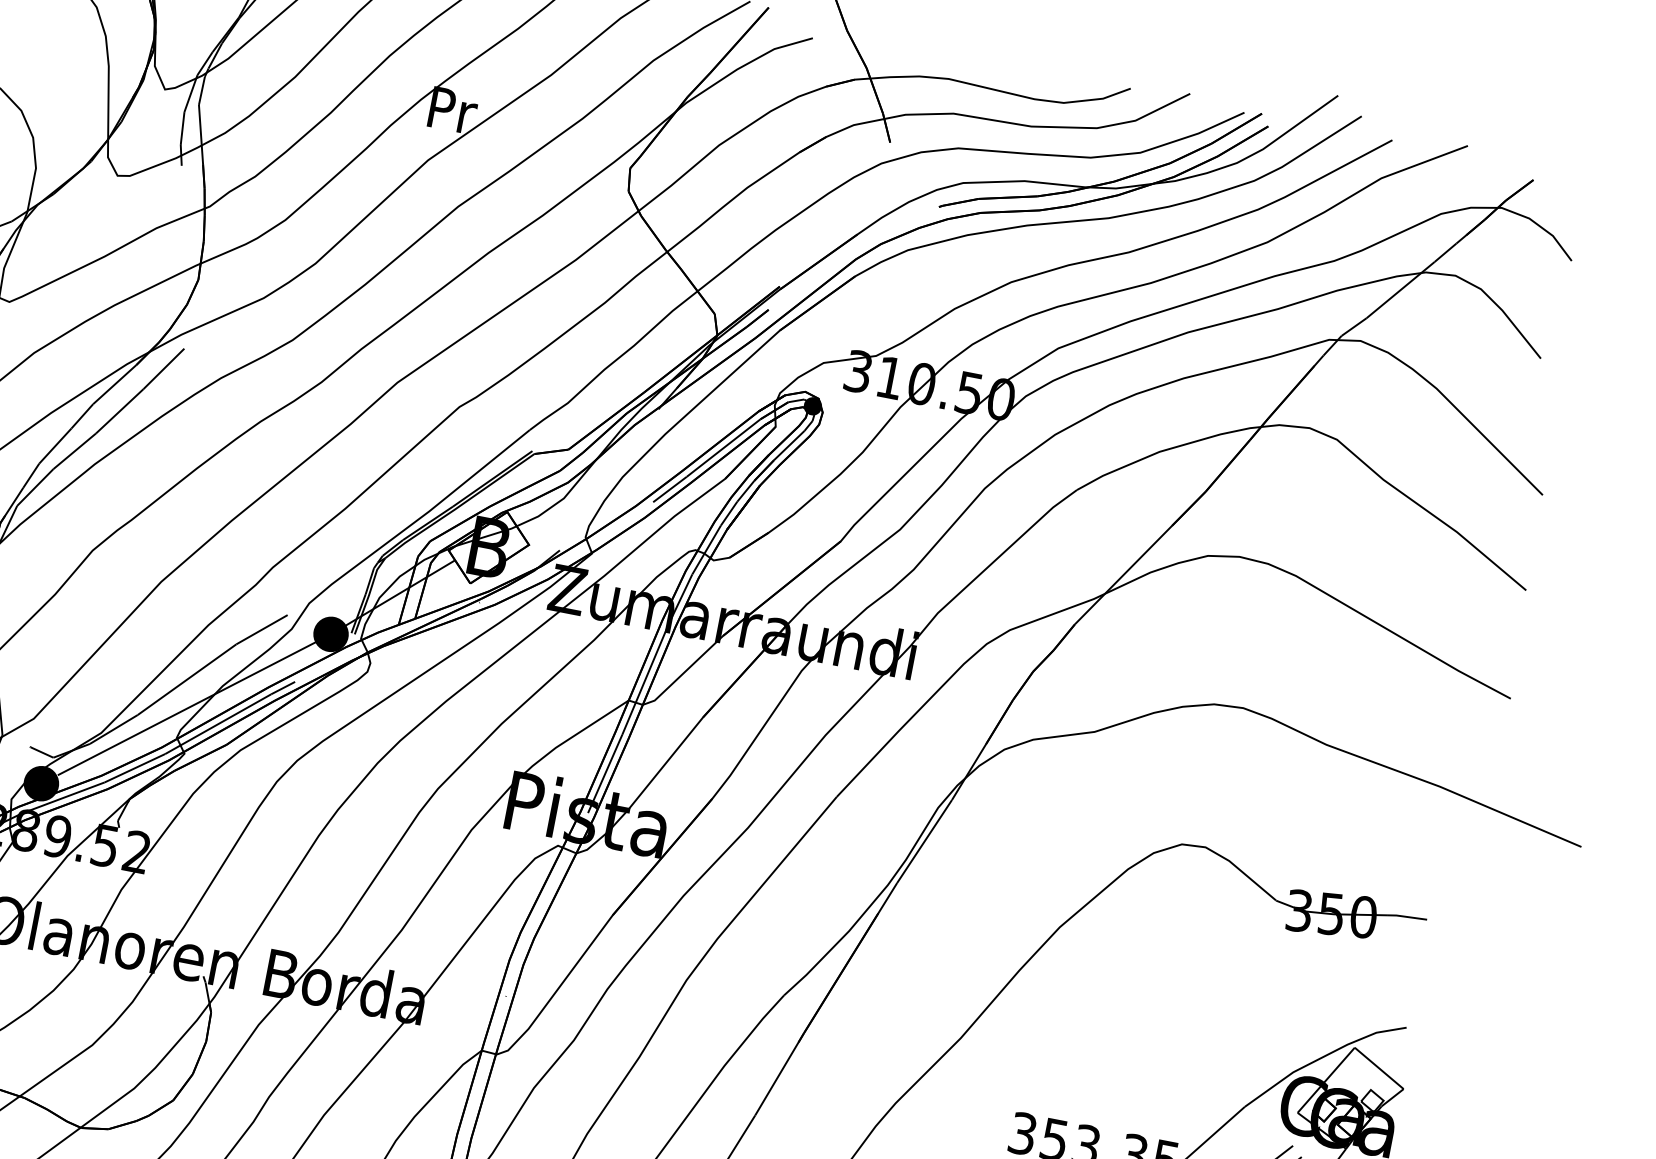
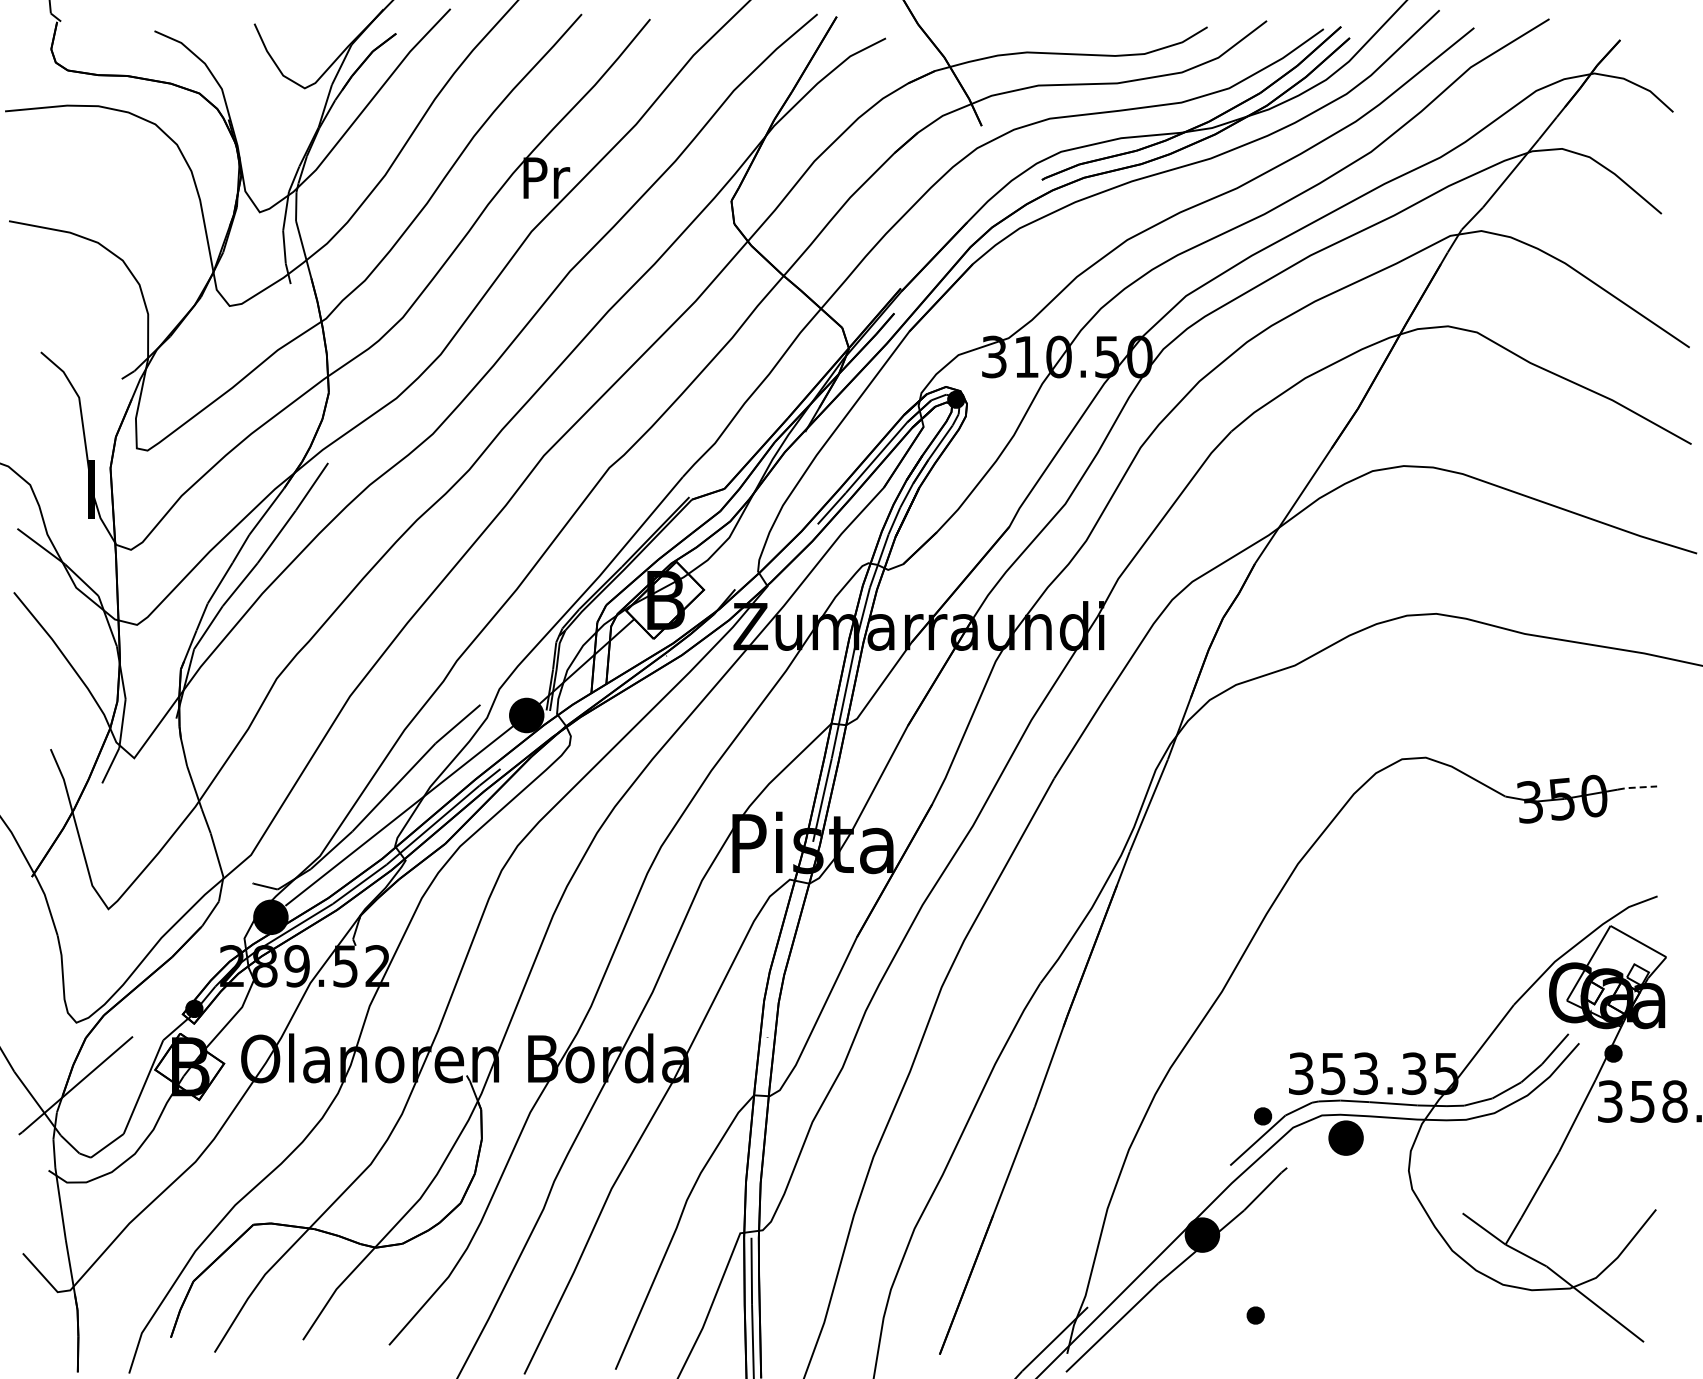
line: (1407, 916) -> (1637, 787), solid -> dashed

